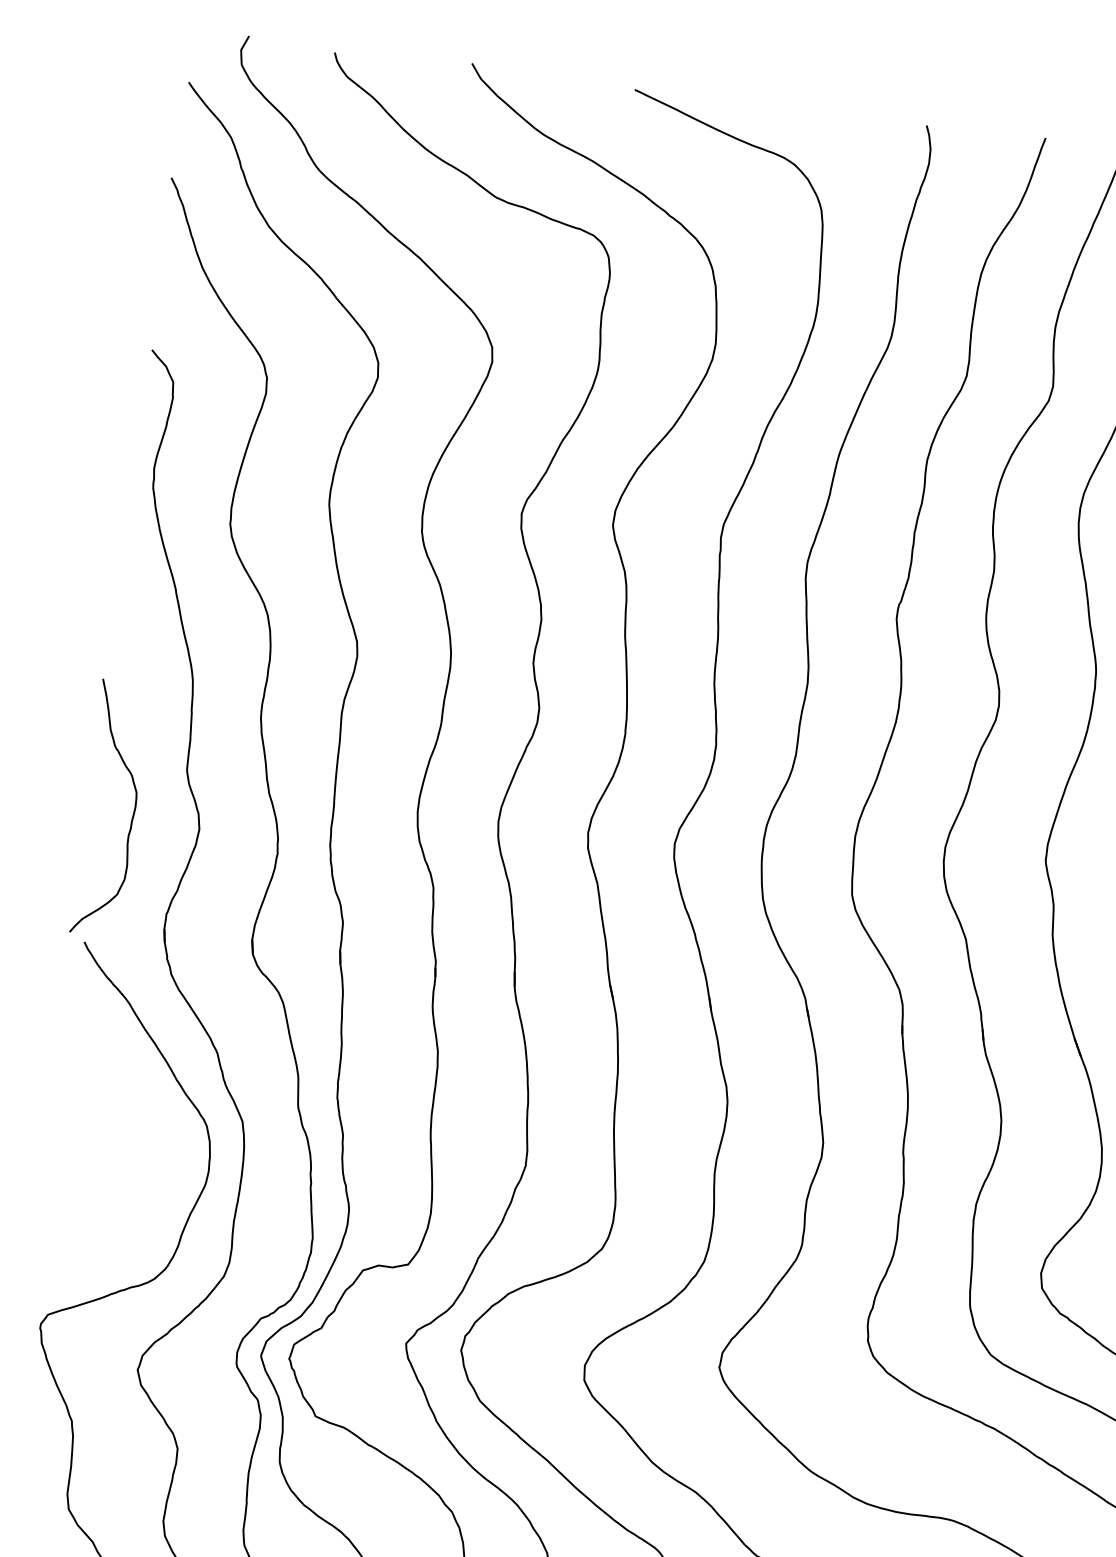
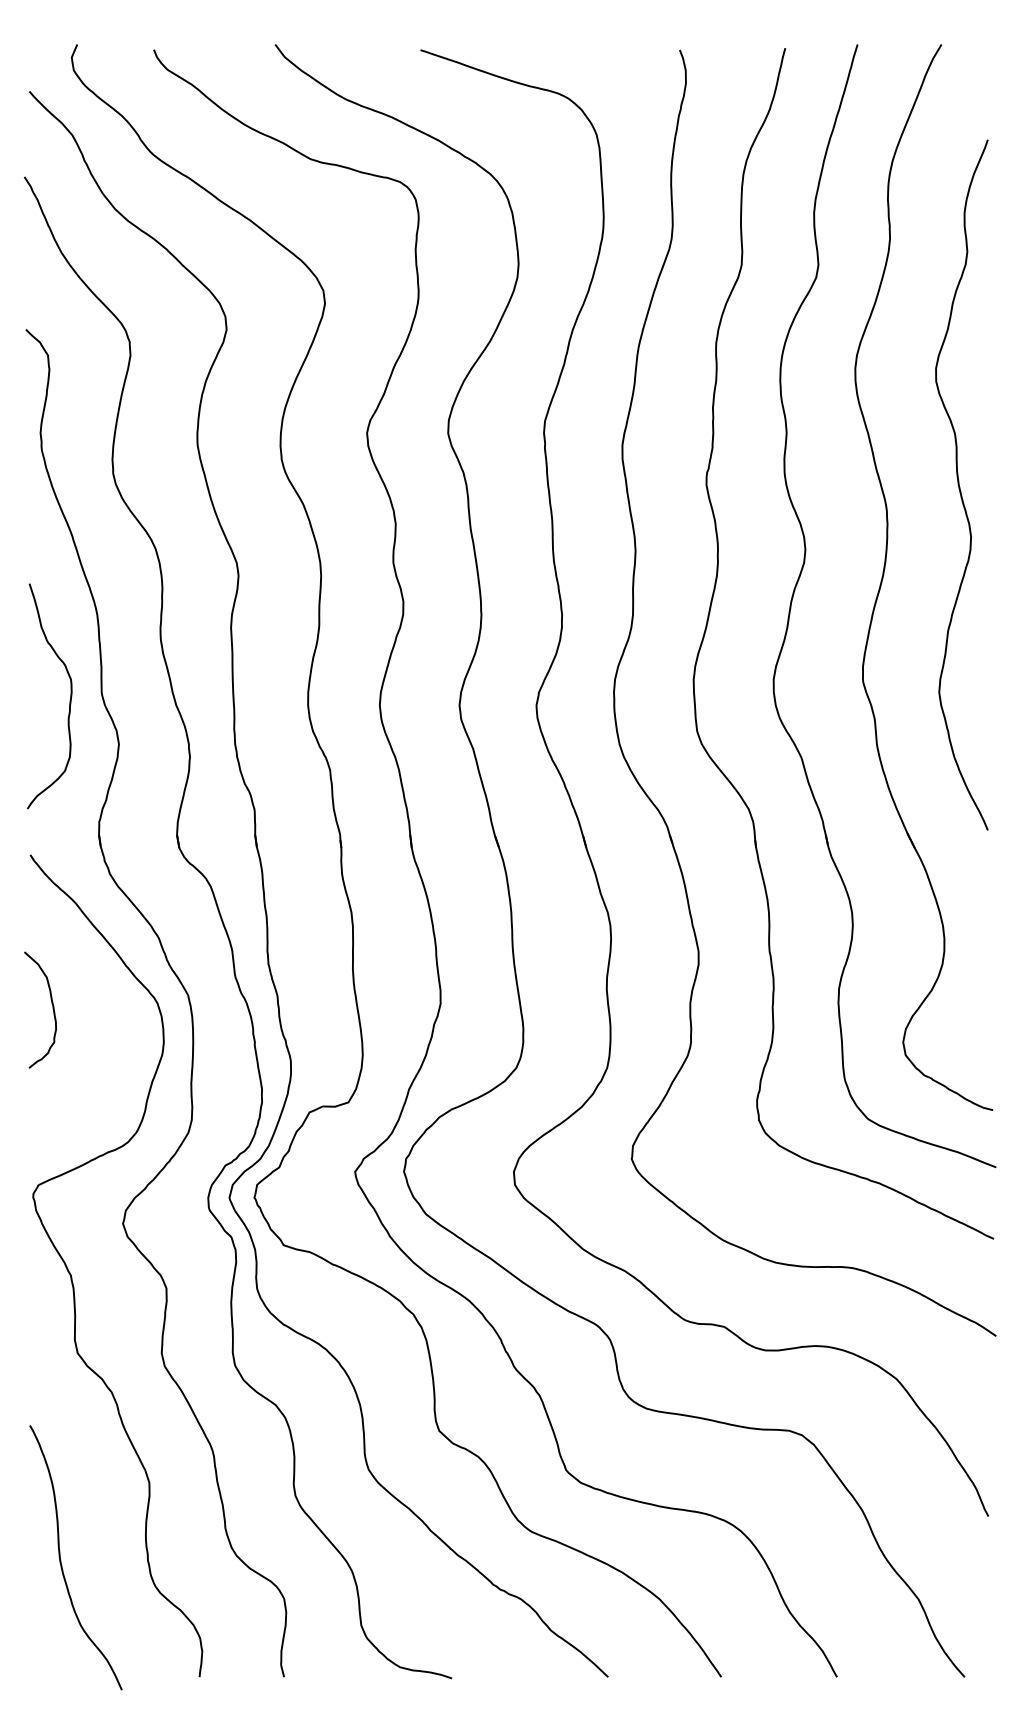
curve: (131, 815) -> (69, 700), moved
curve: (87, 1118) -> (52, 1009), added

